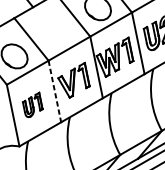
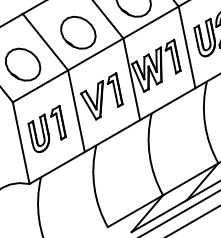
part: (56, 32) -> (78, 32), added
line: (54, 91) -> (76, 111), dashed -> solid
part: (32, 104) -> (46, 128), size x1.43

